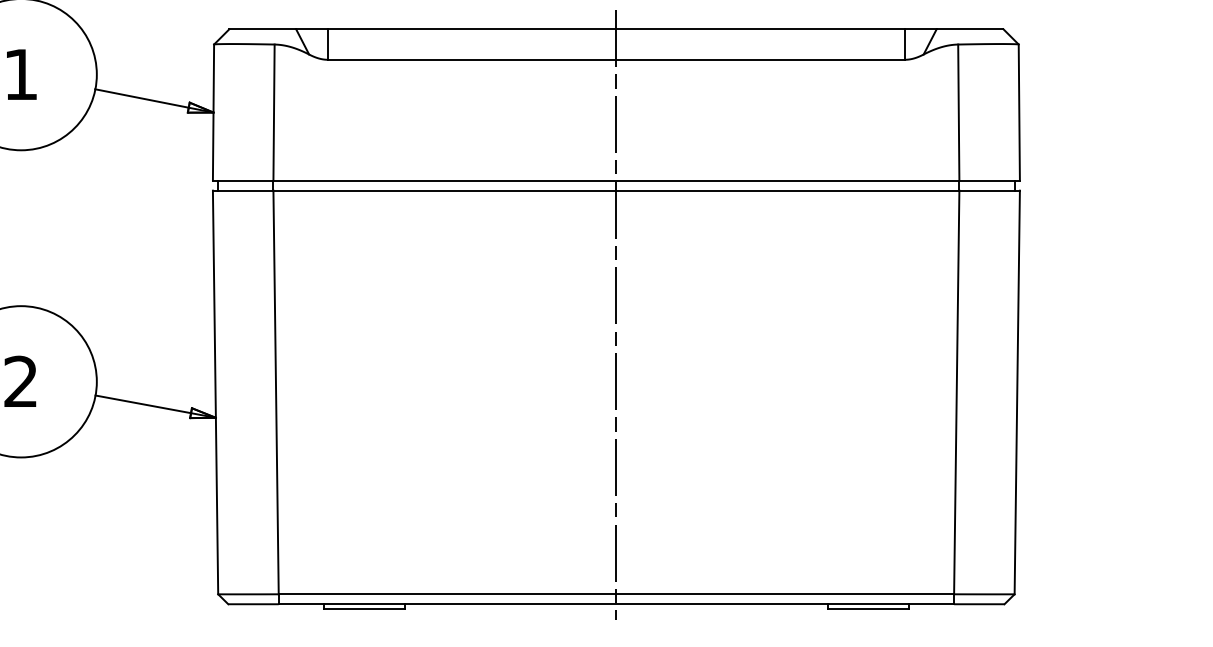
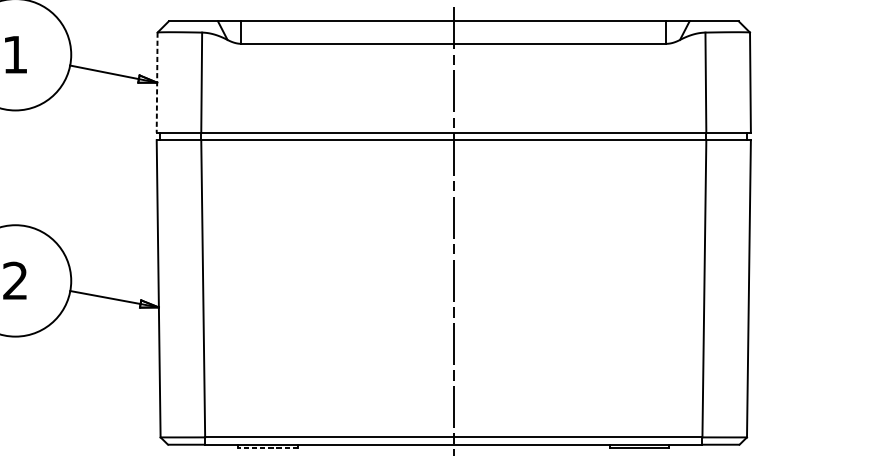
line: (213, 113) -> (157, 83), solid -> dashed
line: (363, 609) -> (267, 448), solid -> dashed

